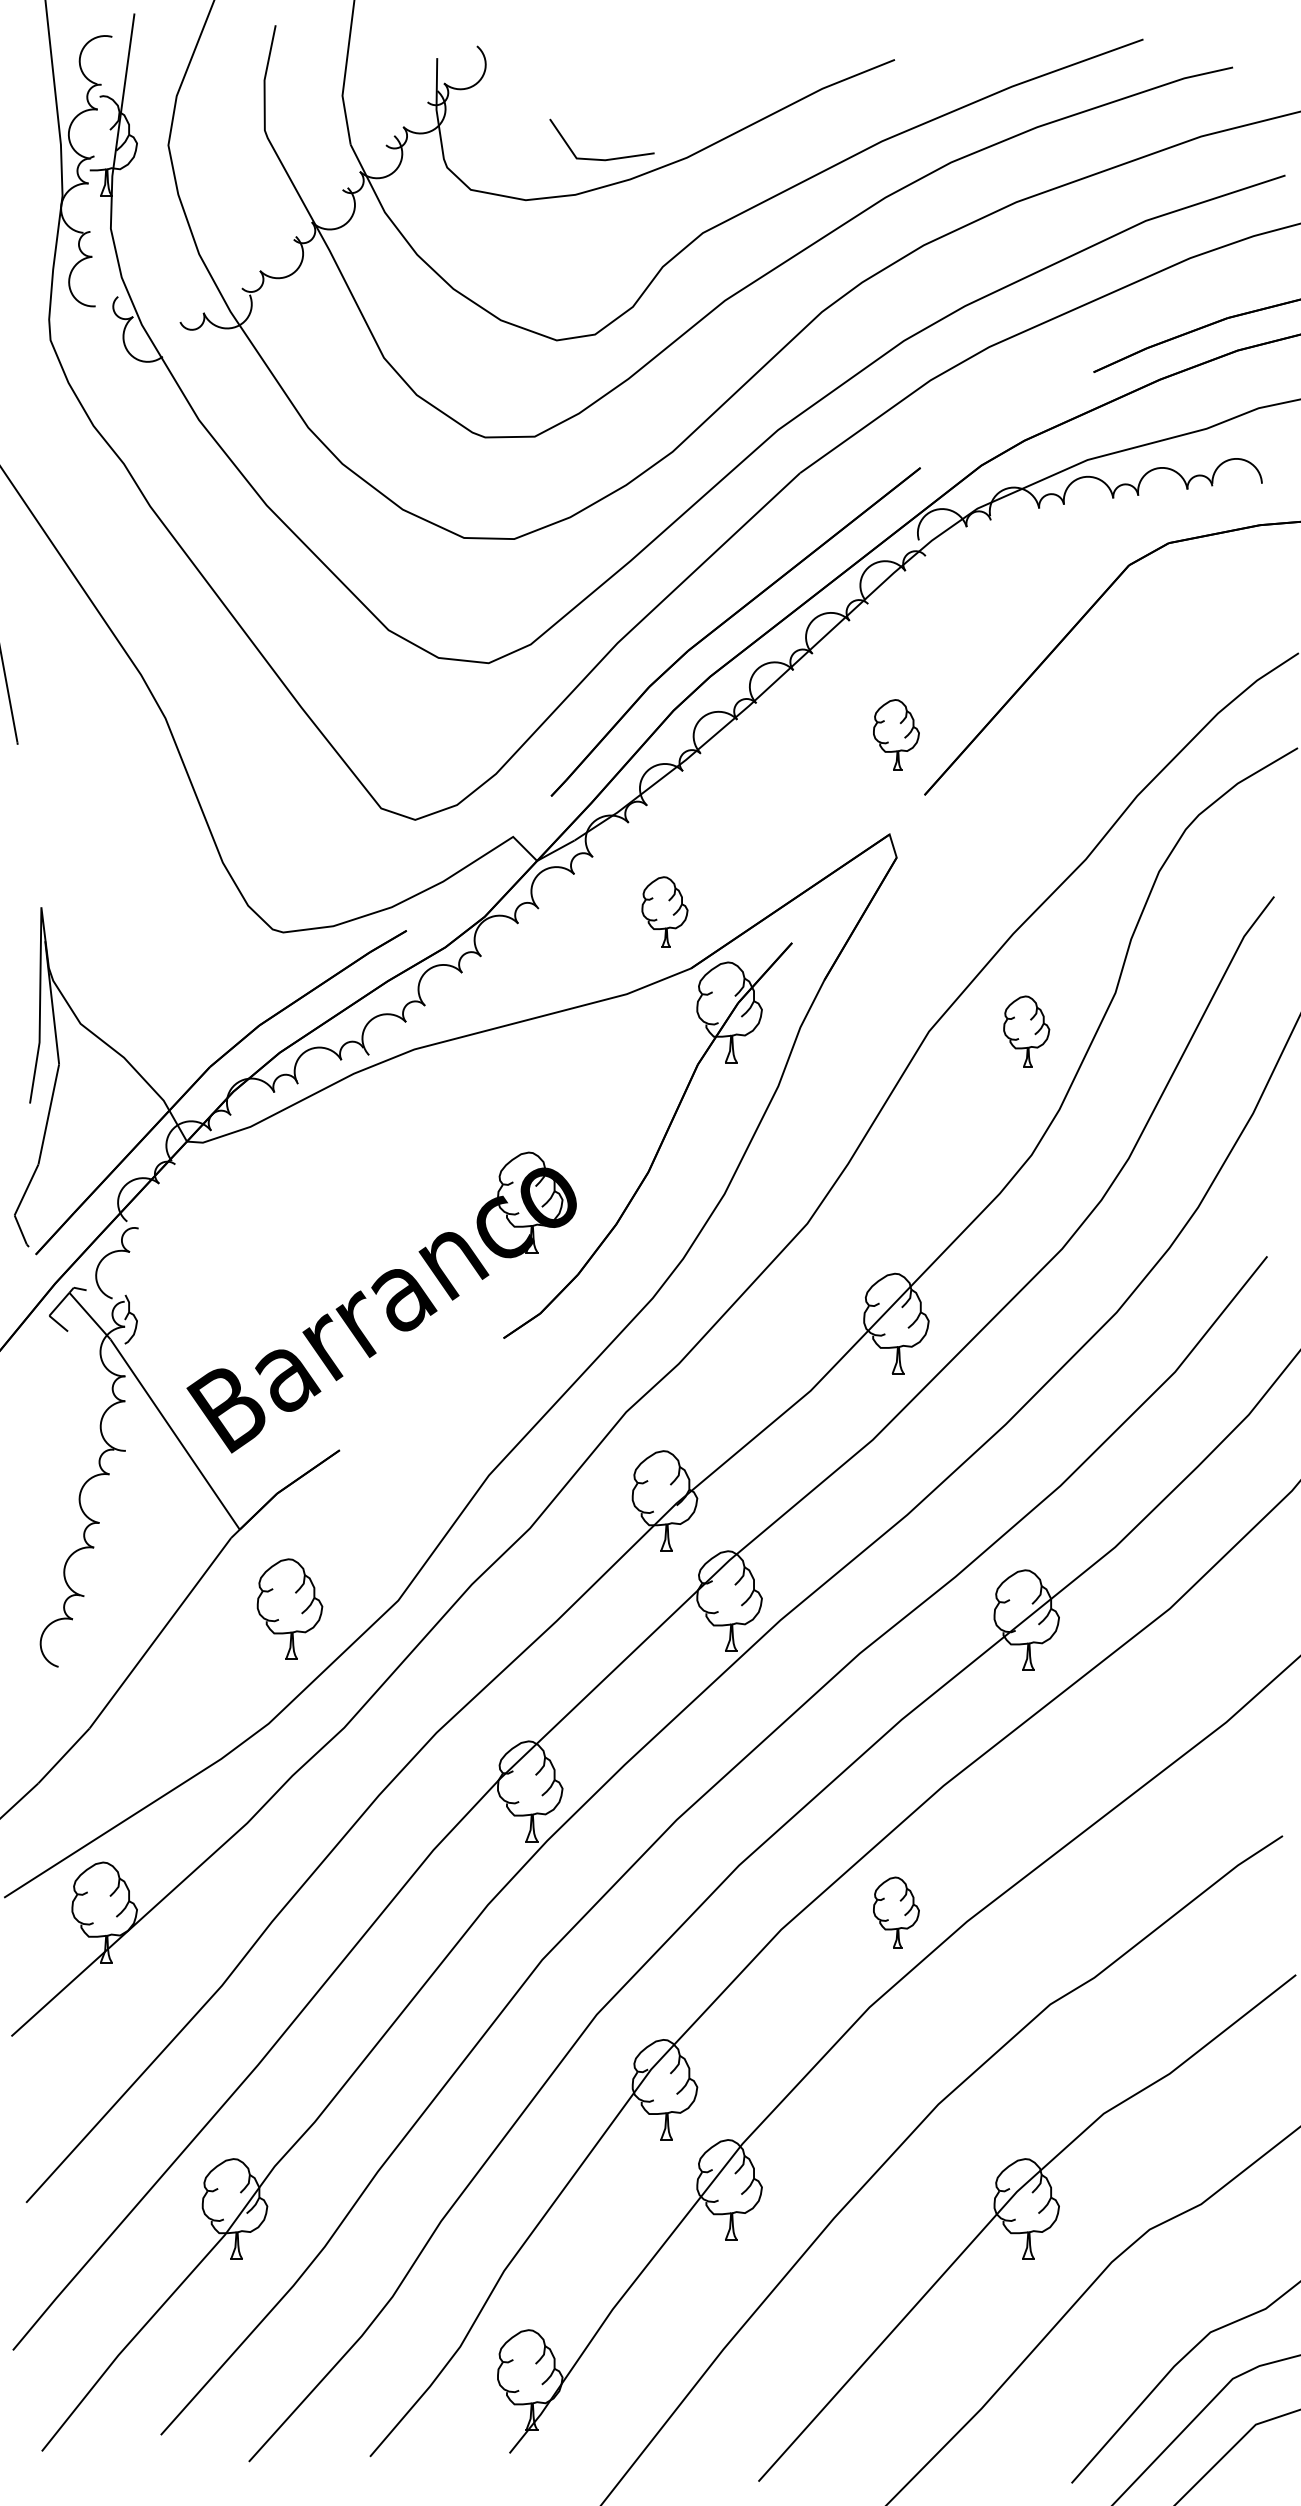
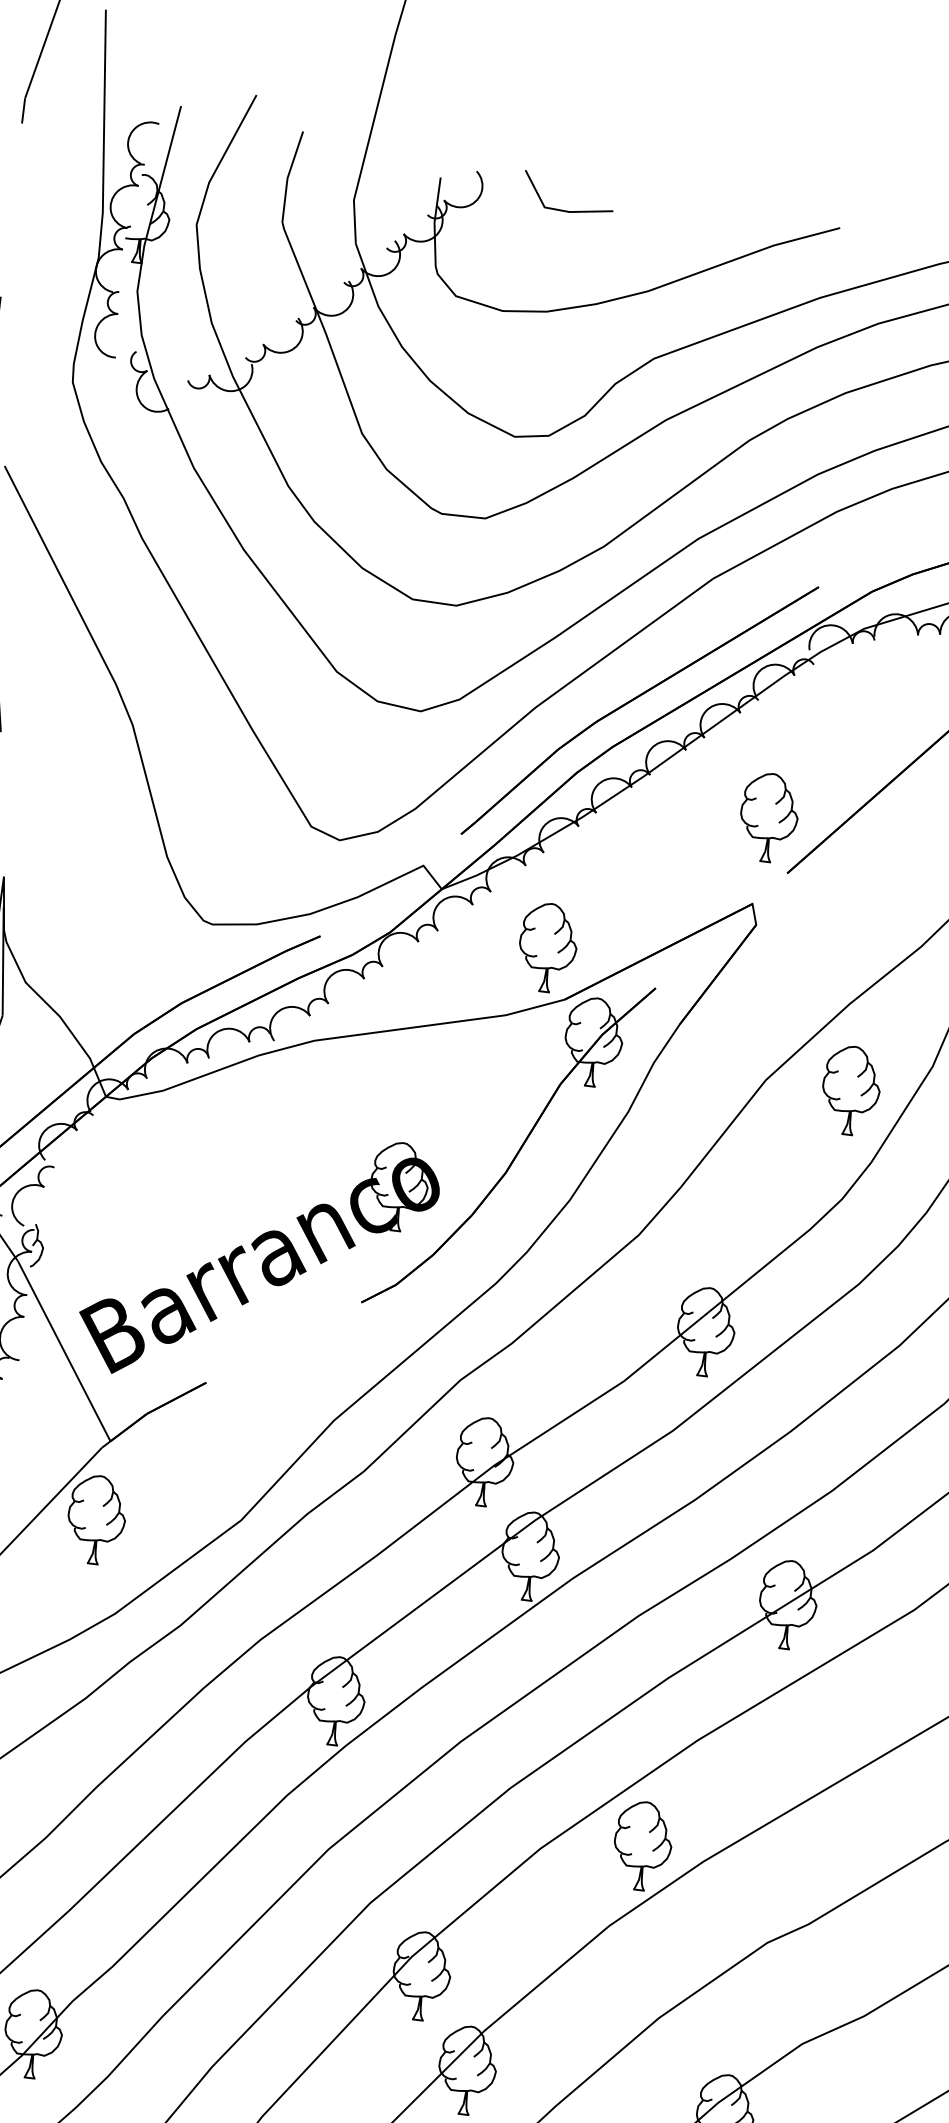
line: (598, 158) -> (563, 209), moved
part: (896, 734) -> (769, 817), size x1.43
part: (664, 911) -> (547, 947), size x1.43
part: (1026, 1031) -> (850, 1090), size x1.43
part: (289, 1608) -> (96, 1519), moved
part: (896, 1912) -> (642, 1846), size x1.43

